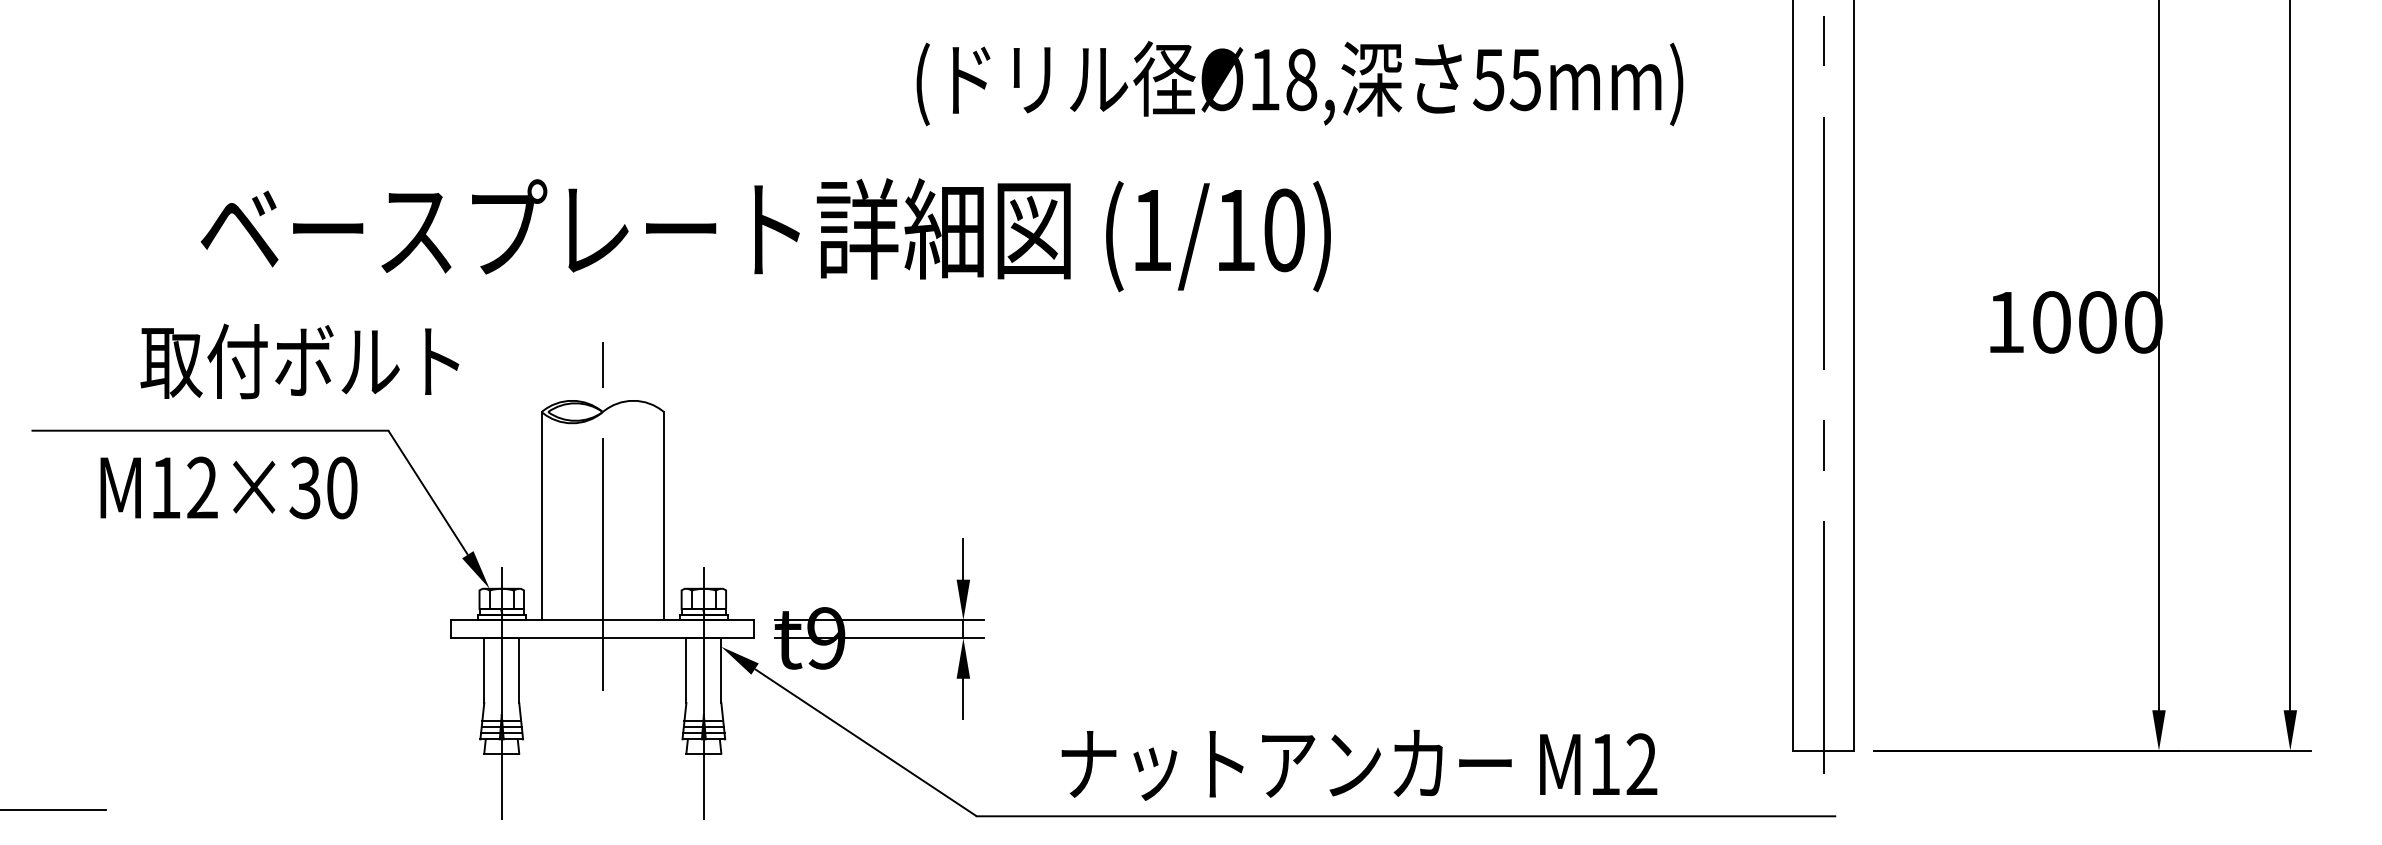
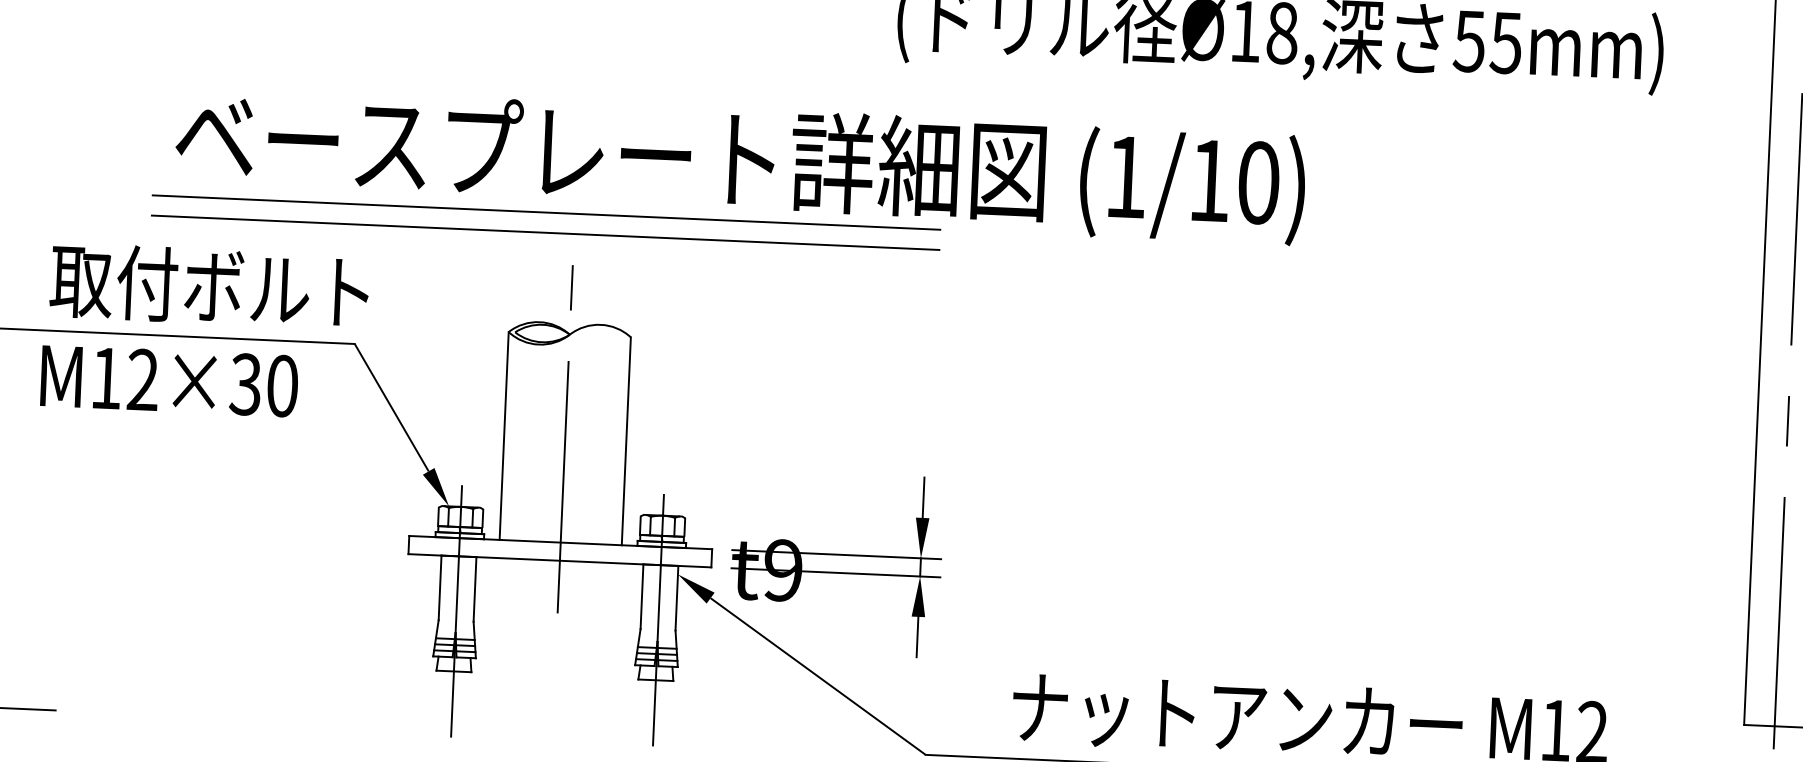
line: (574, 291) -> (546, 213), added
line: (574, 311) -> (545, 233), added
text: (299, 361) -> (209, 286), moved
text: (228, 487) -> (169, 380), moved

